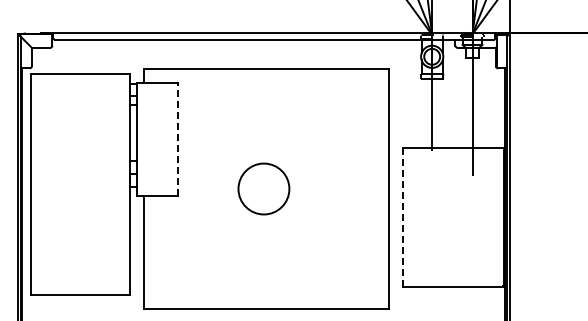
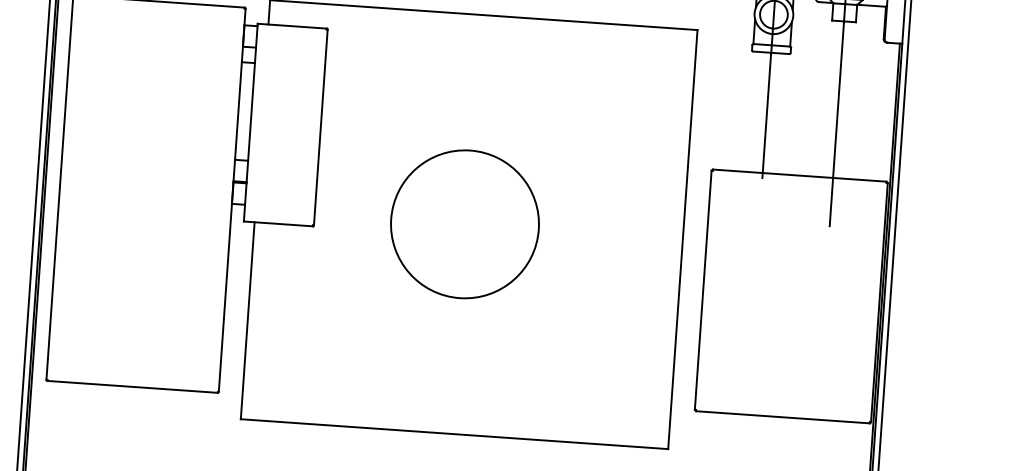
line: (177, 138) -> (320, 125), dashed -> solid
circle: (263, 188) -> (464, 223), size x1.67
line: (402, 217) -> (702, 290), dashed -> solid

